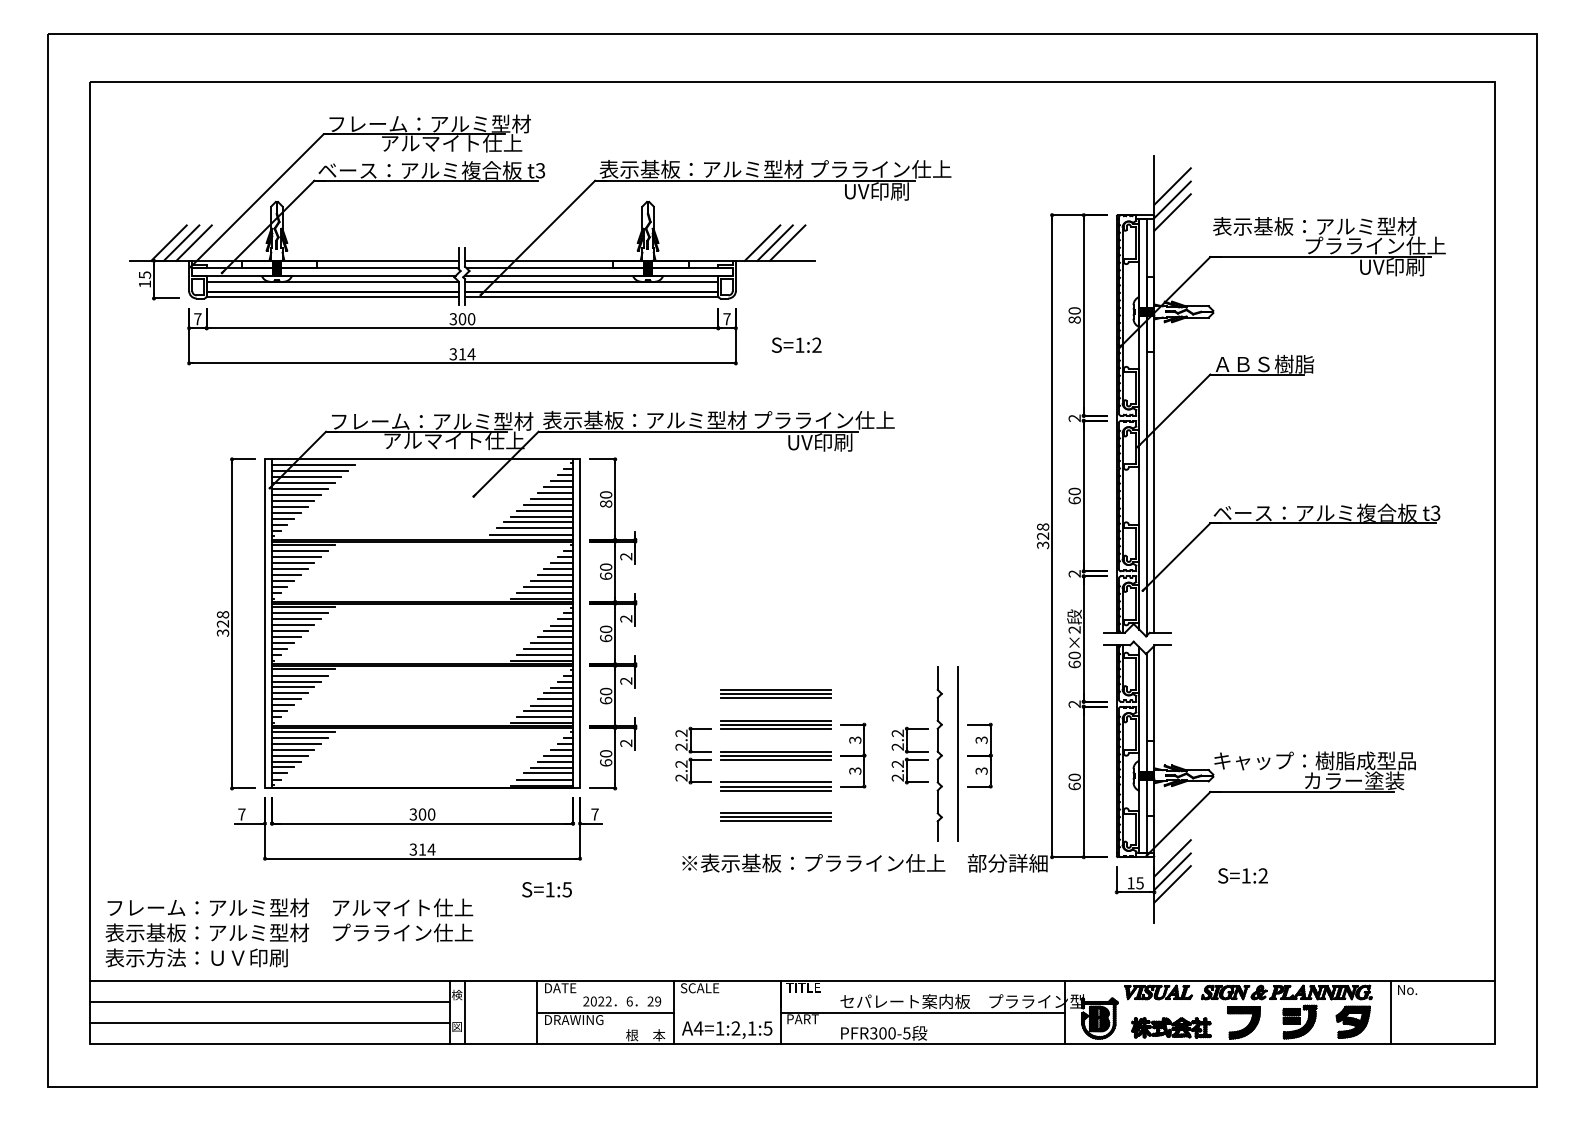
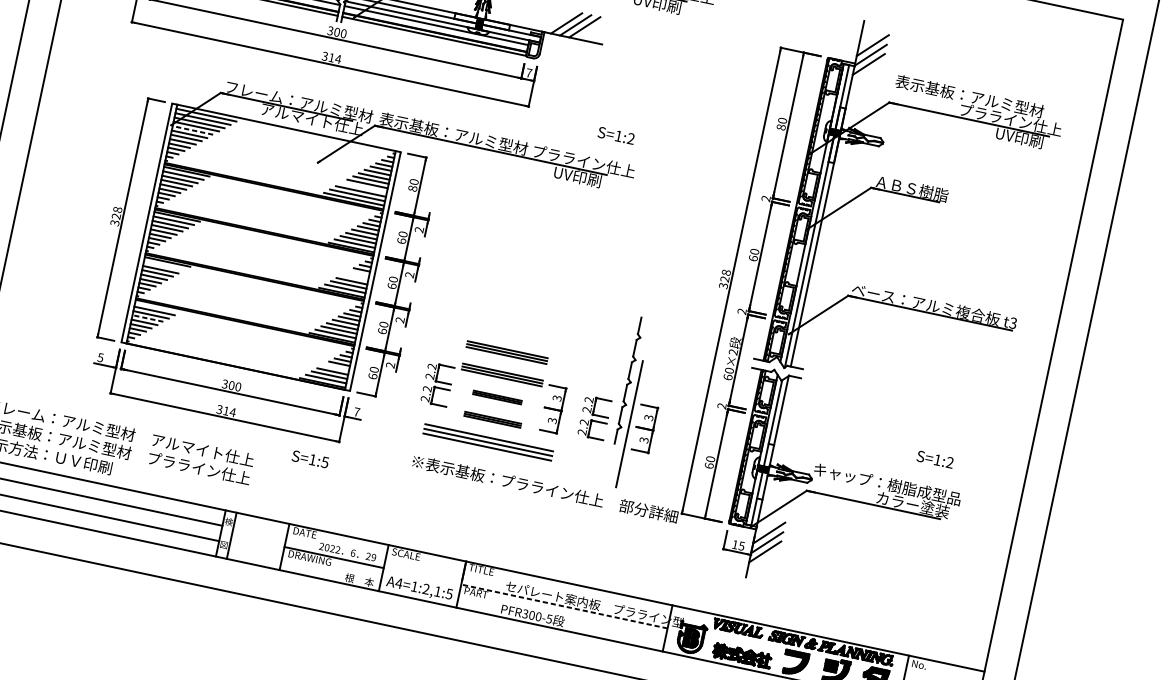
text: (796, 344) -> (616, 135), moved
line: (299, 488) -> (192, 130), solid -> dashed
line: (541, 516) -> (364, 187), removed
line: (558, 631) -> (358, 273), removed
line: (555, 637) -> (355, 277), removed
line: (299, 675) -> (163, 265), removed
line: (303, 731) -> (158, 306), removed
line: (292, 749) -> (147, 318), solid -> dashed
part: (939, 753) -> (629, 380), moved
part: (775, 755) -> (496, 397), size x0.6
line: (555, 761) -> (336, 367), removed
part: (775, 786) -> (492, 419), size x0.7
text: (241, 814) -> (100, 357), 7 -> 5
part: (775, 816) -> (487, 441), size x1.6
text: (1242, 875) -> (934, 459), moved
line: (922, 1012) -> (563, 606), solid -> dashed

